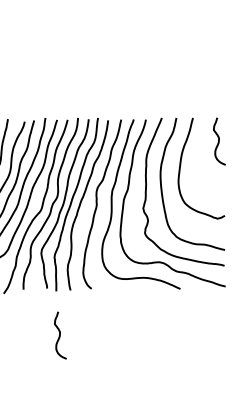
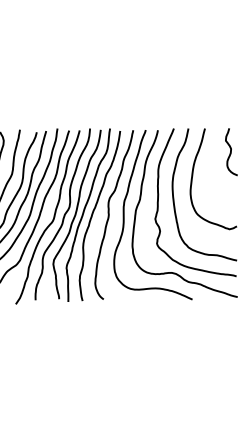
curve: (60, 335) -> (72, 346), removed

